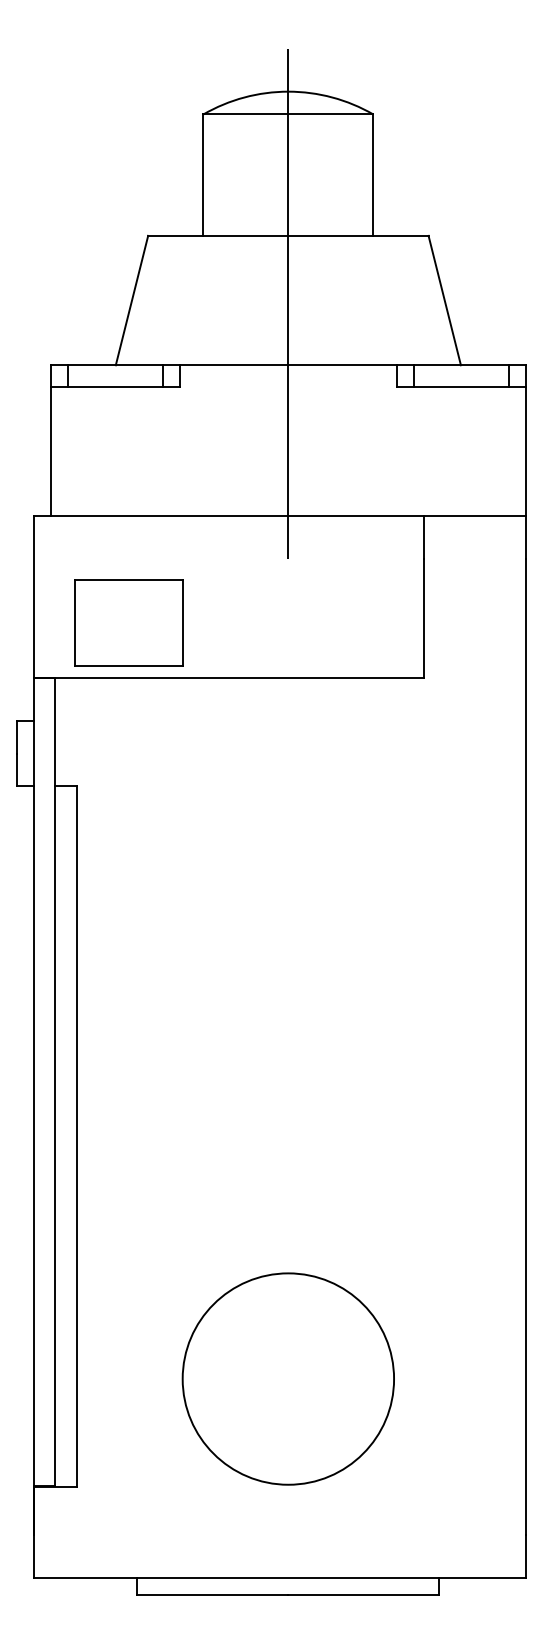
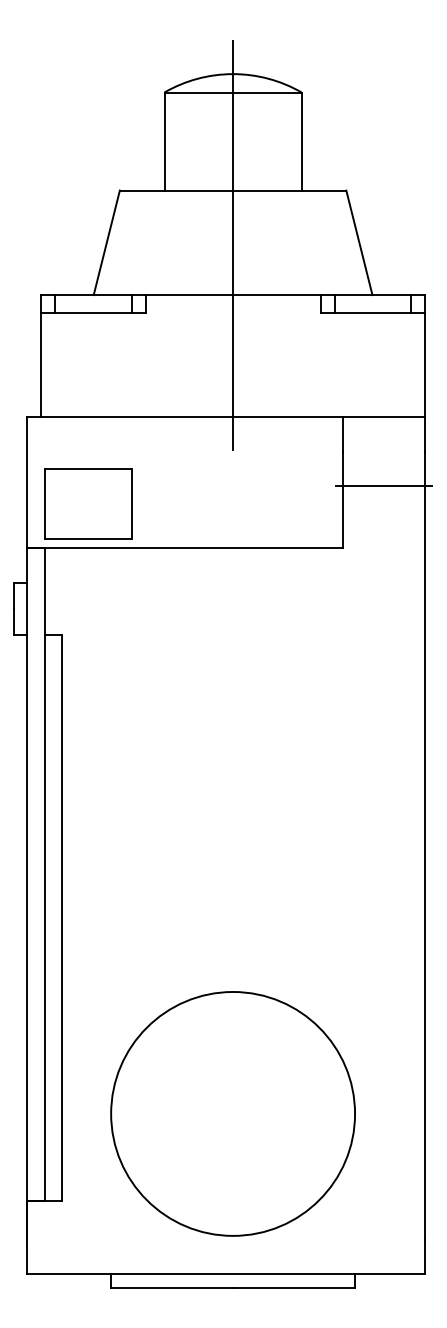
line: (474, 600) -> (383, 485), added
part: (129, 622) -> (88, 503), moved
circle: (288, 1378) -> (233, 1113), size x1.43

